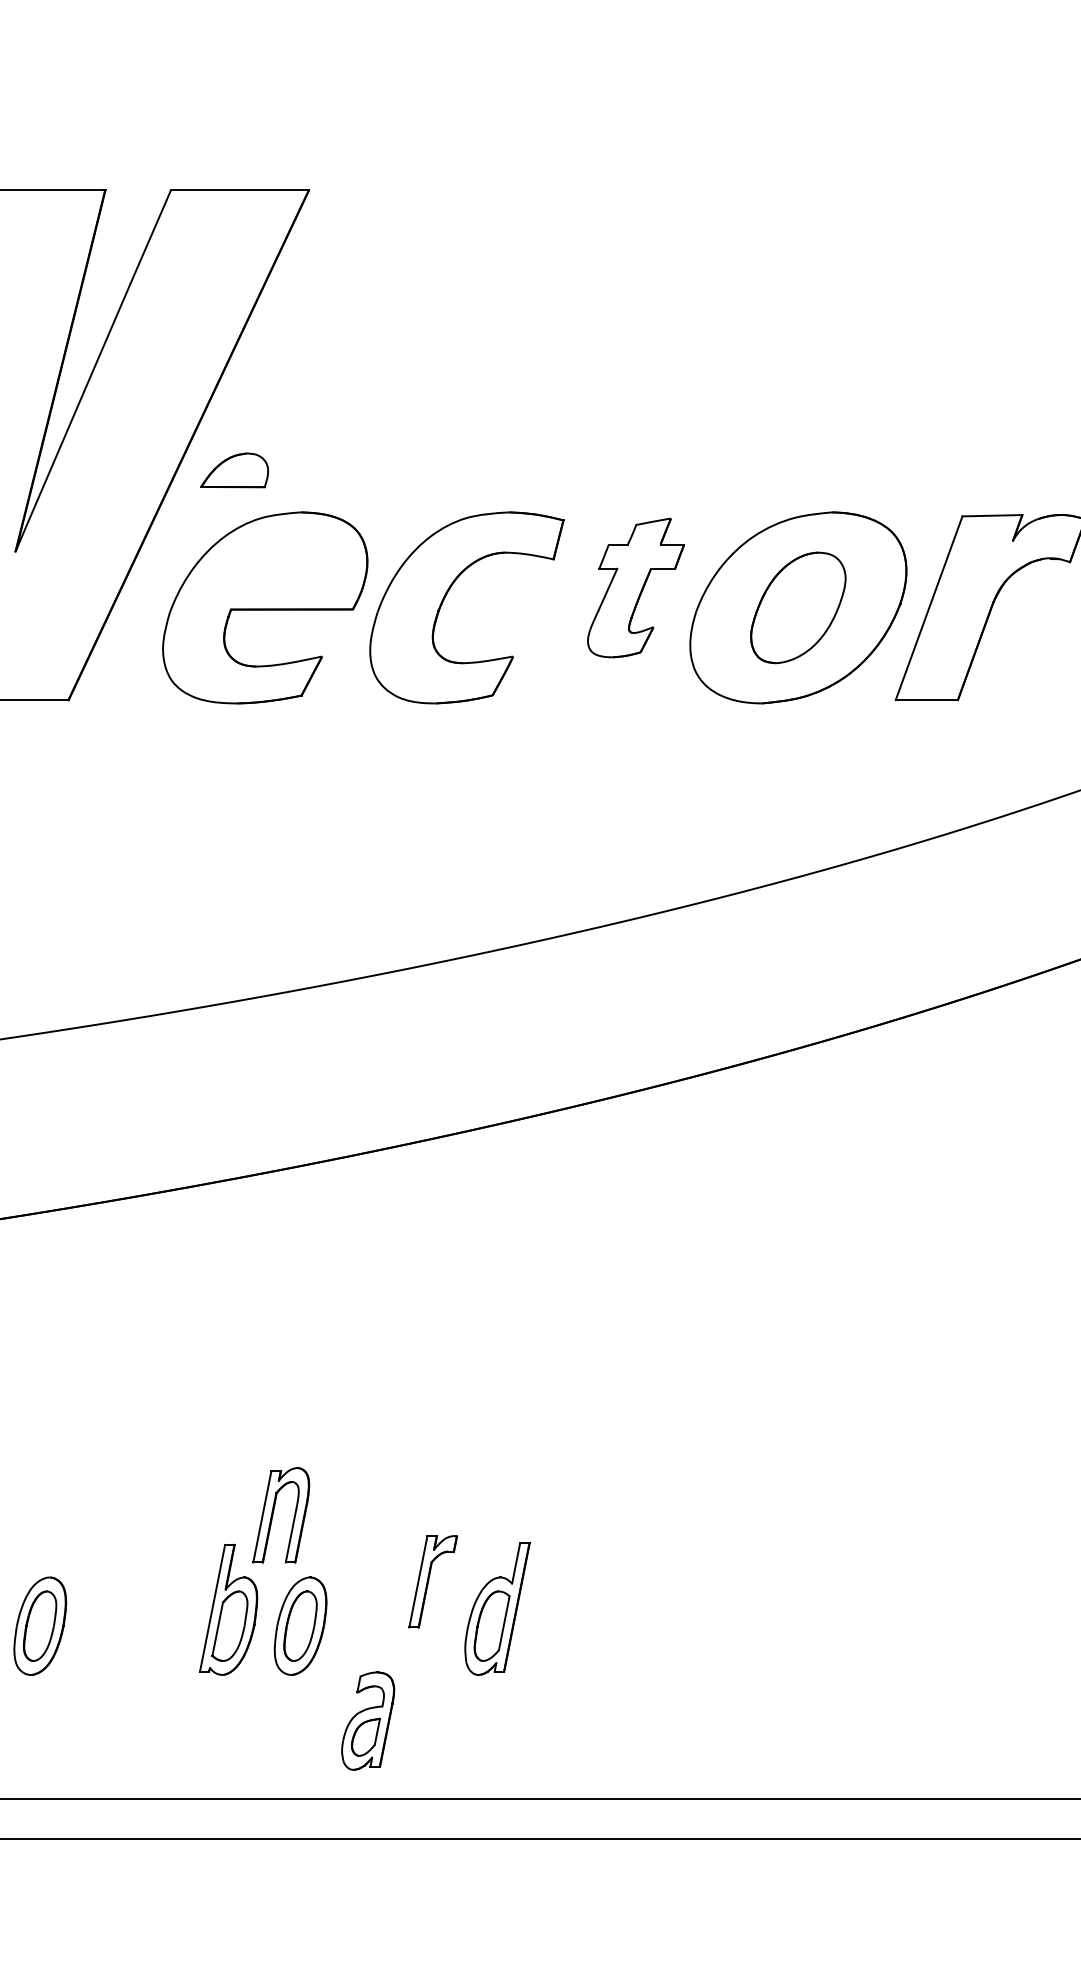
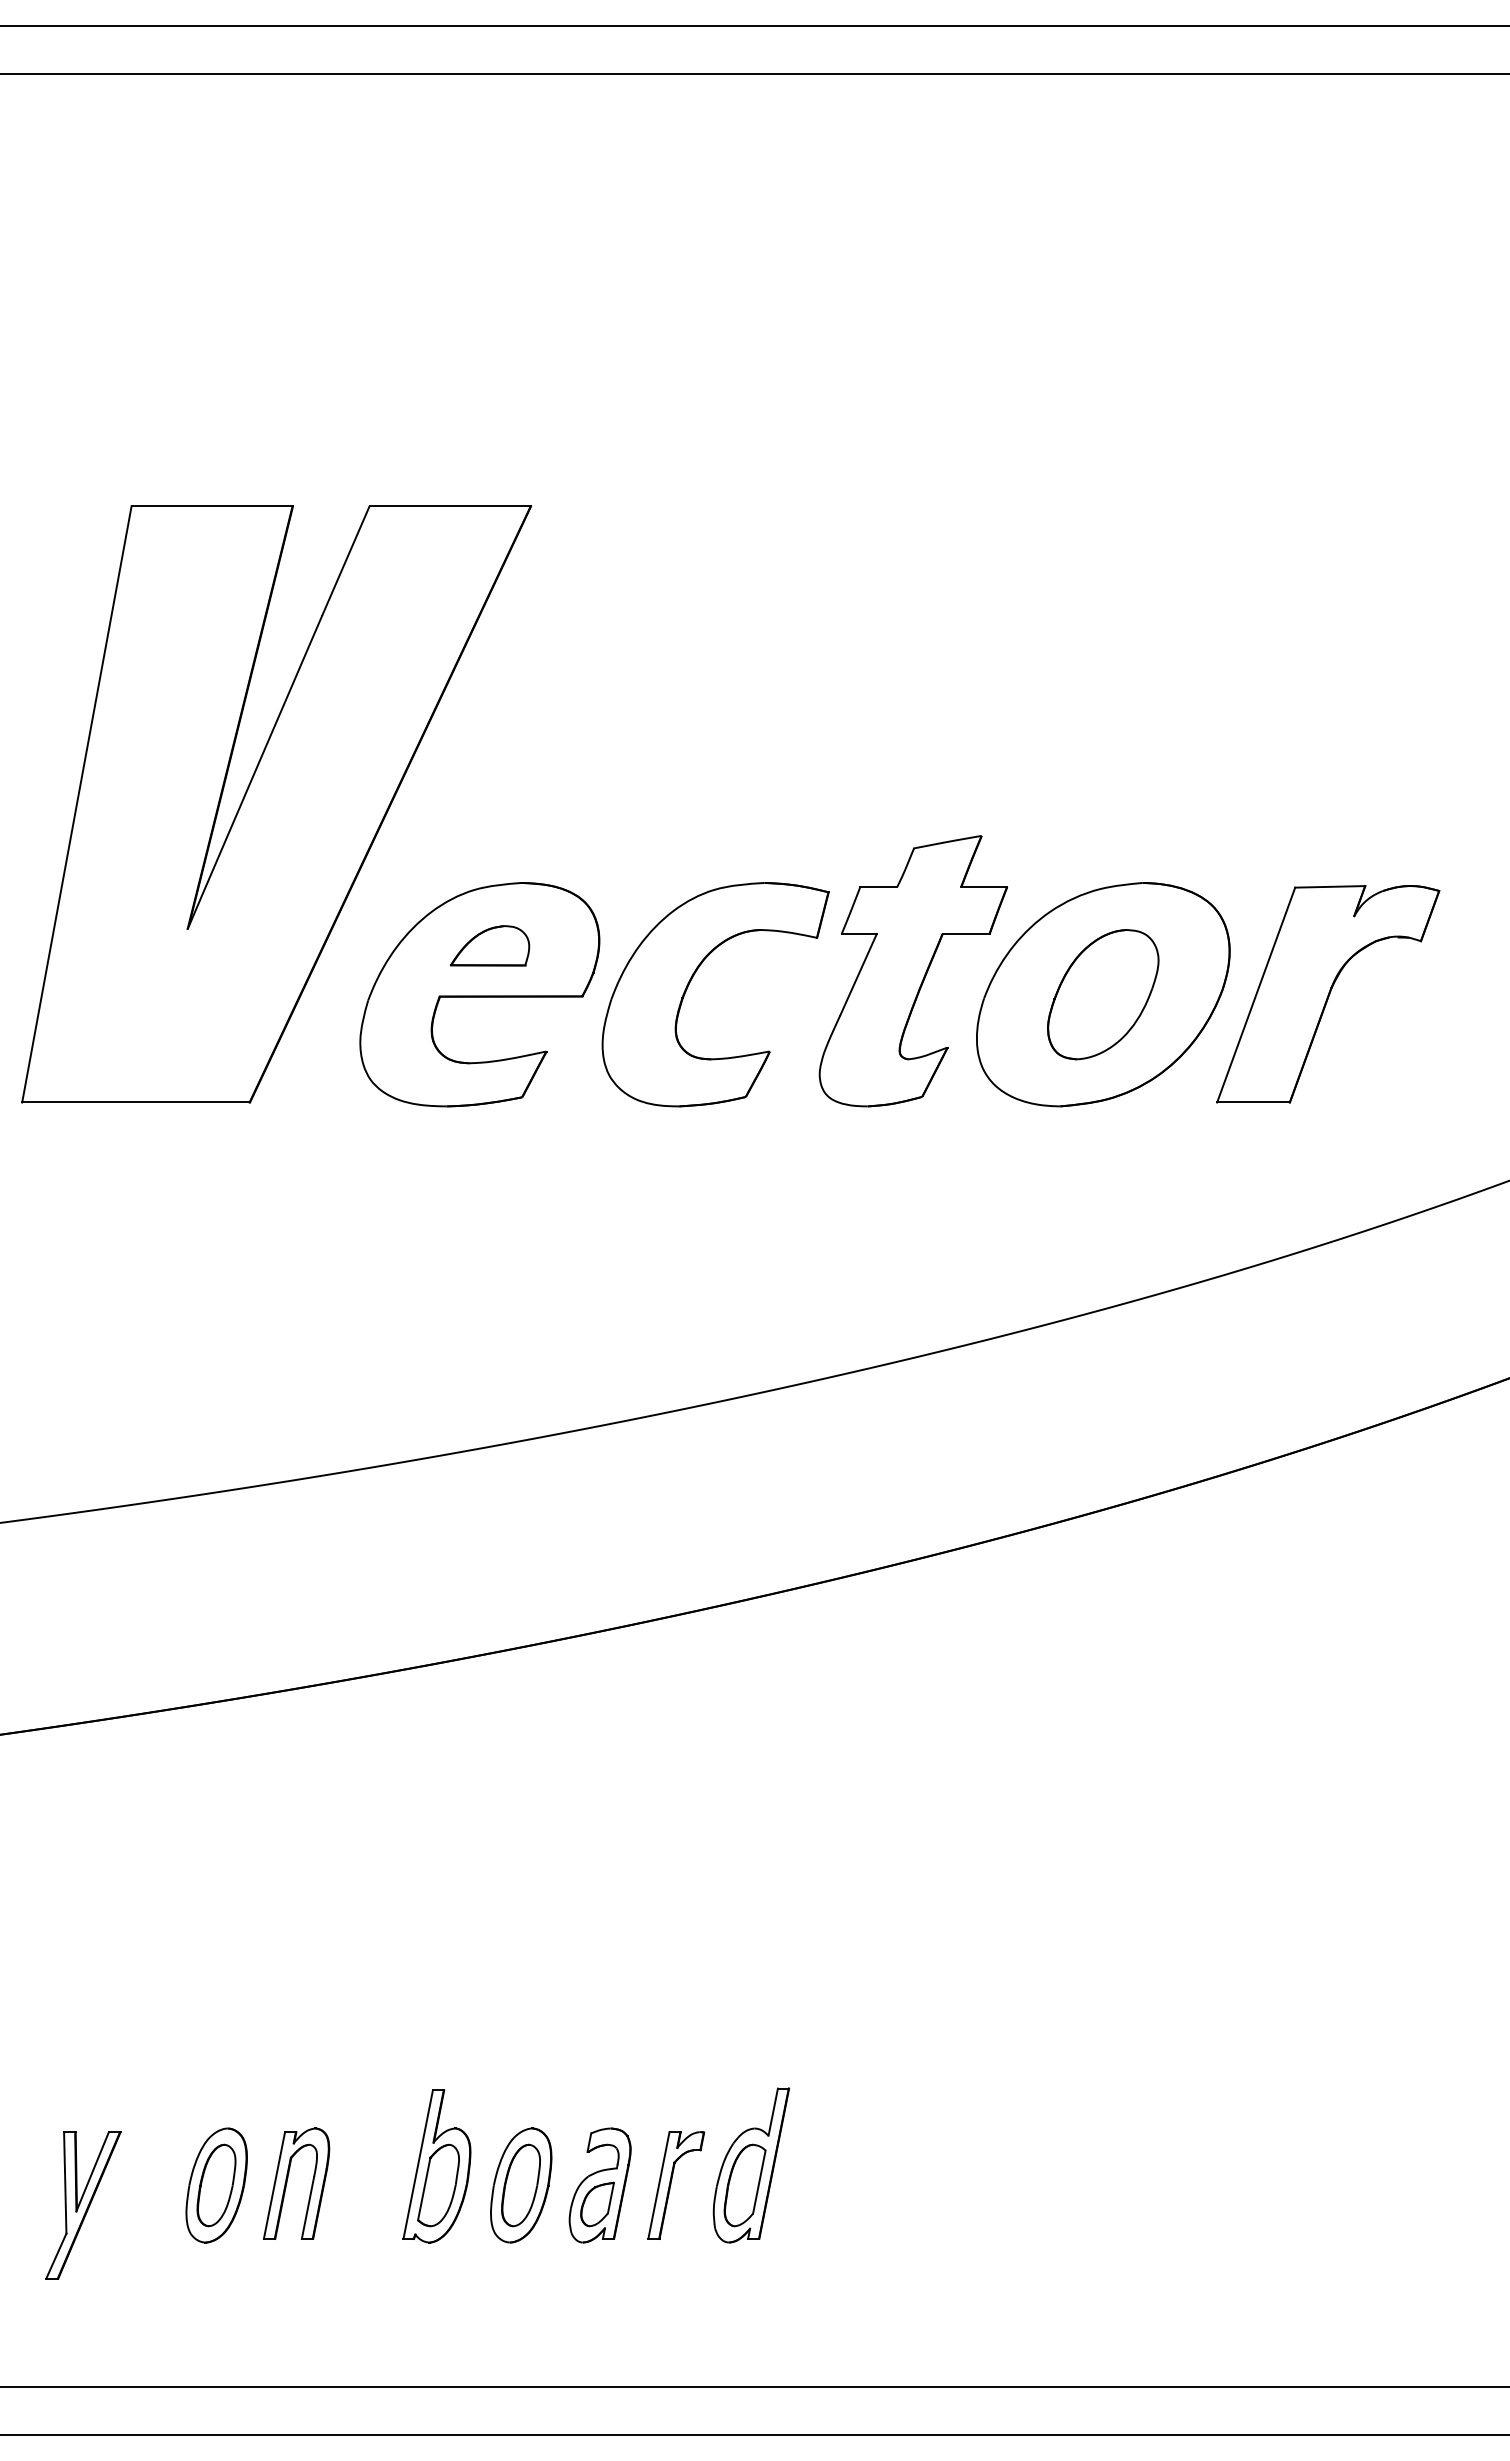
part: (235, 470) -> (490, 945), moved
part: (636, 588) -> (913, 971), size x1.67
part: (273, 1515) -> (287, 2183), moved
part: (433, 1581) -> (676, 2185), moved
part: (367, 1721) -> (599, 2185), moved

